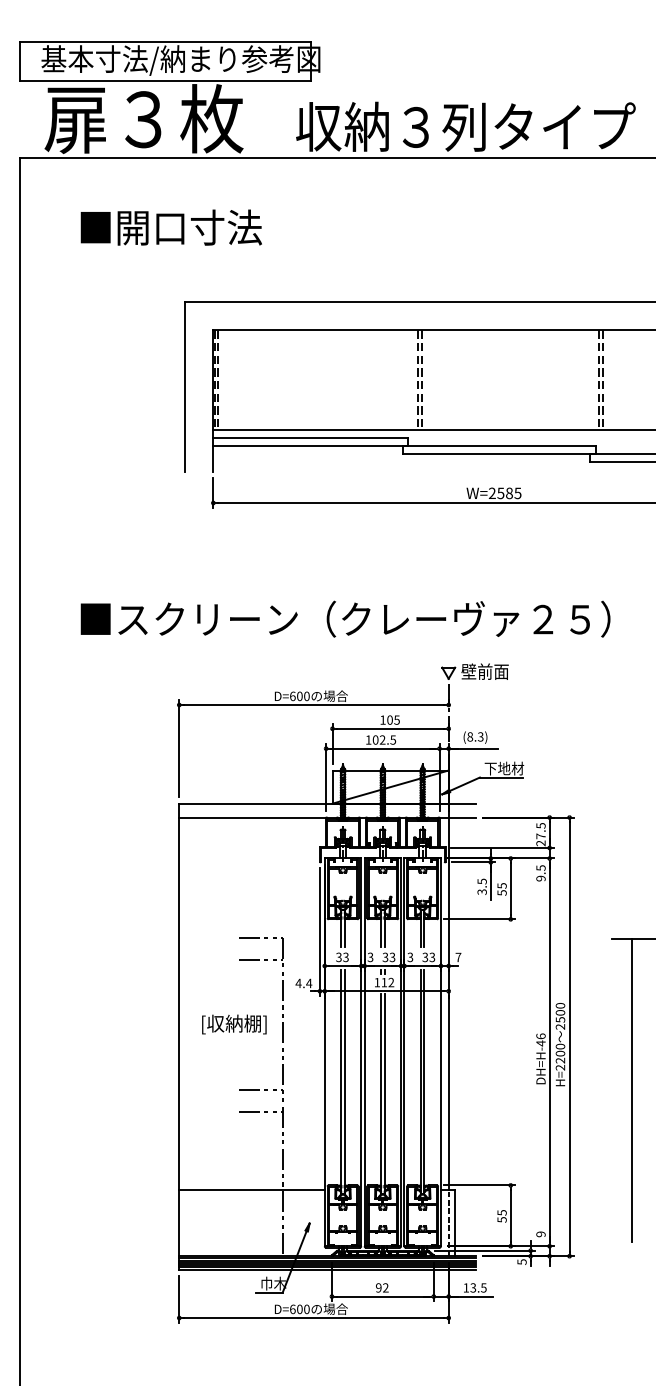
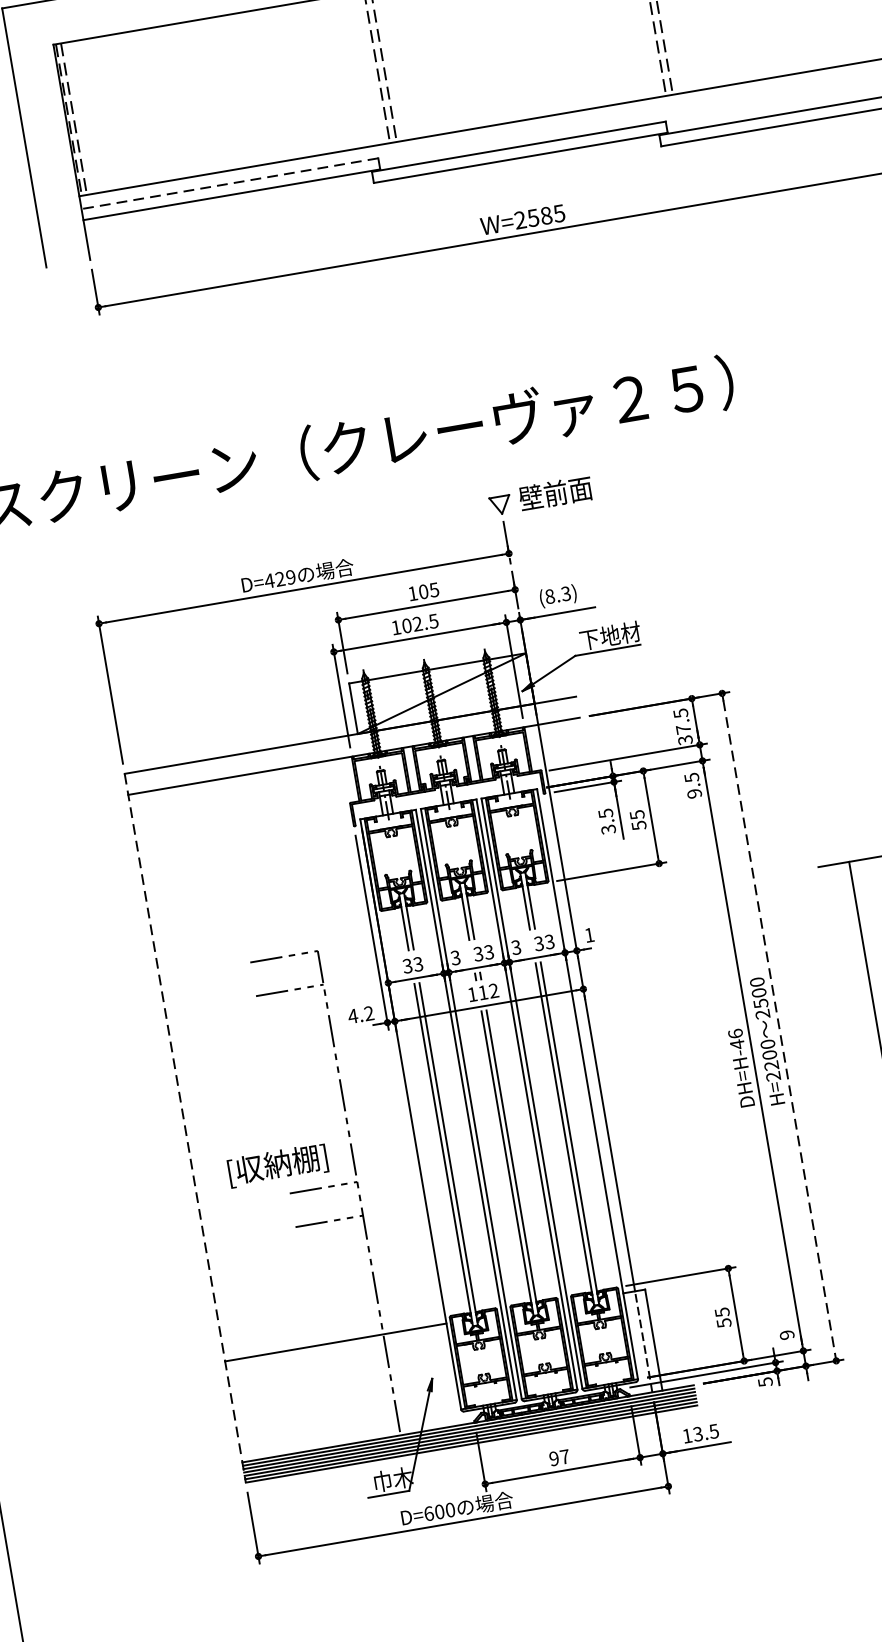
line: (310, 438) -> (229, 184), solid -> dashed
text: (299, 696) -> (279, 579), D=600 -> D=429
text: (541, 843) -> (686, 740), 27.5 -> 37.5
text: (458, 957) -> (589, 935), 7 -> 1
text: (309, 983) -> (369, 1013), 4.4 -> 4.2
text: (234, 1024) -> (278, 1165), moved
line: (179, 1036) -> (185, 1128), solid -> dashed
line: (569, 1036) -> (779, 1026), solid -> dashed
text: (385, 1287) -> (564, 1456), 92 -> 97

